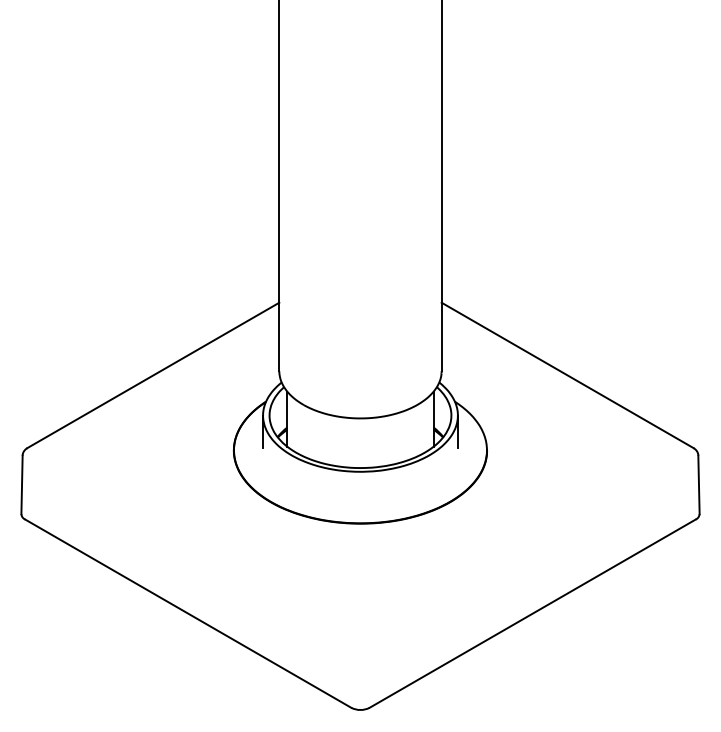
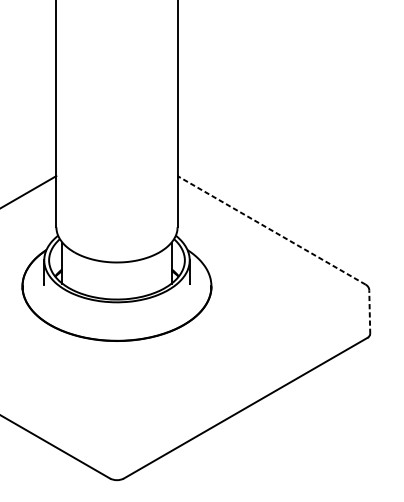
line: (567, 375) -> (271, 230), solid -> dashed
line: (698, 484) -> (369, 311), solid -> dashed

